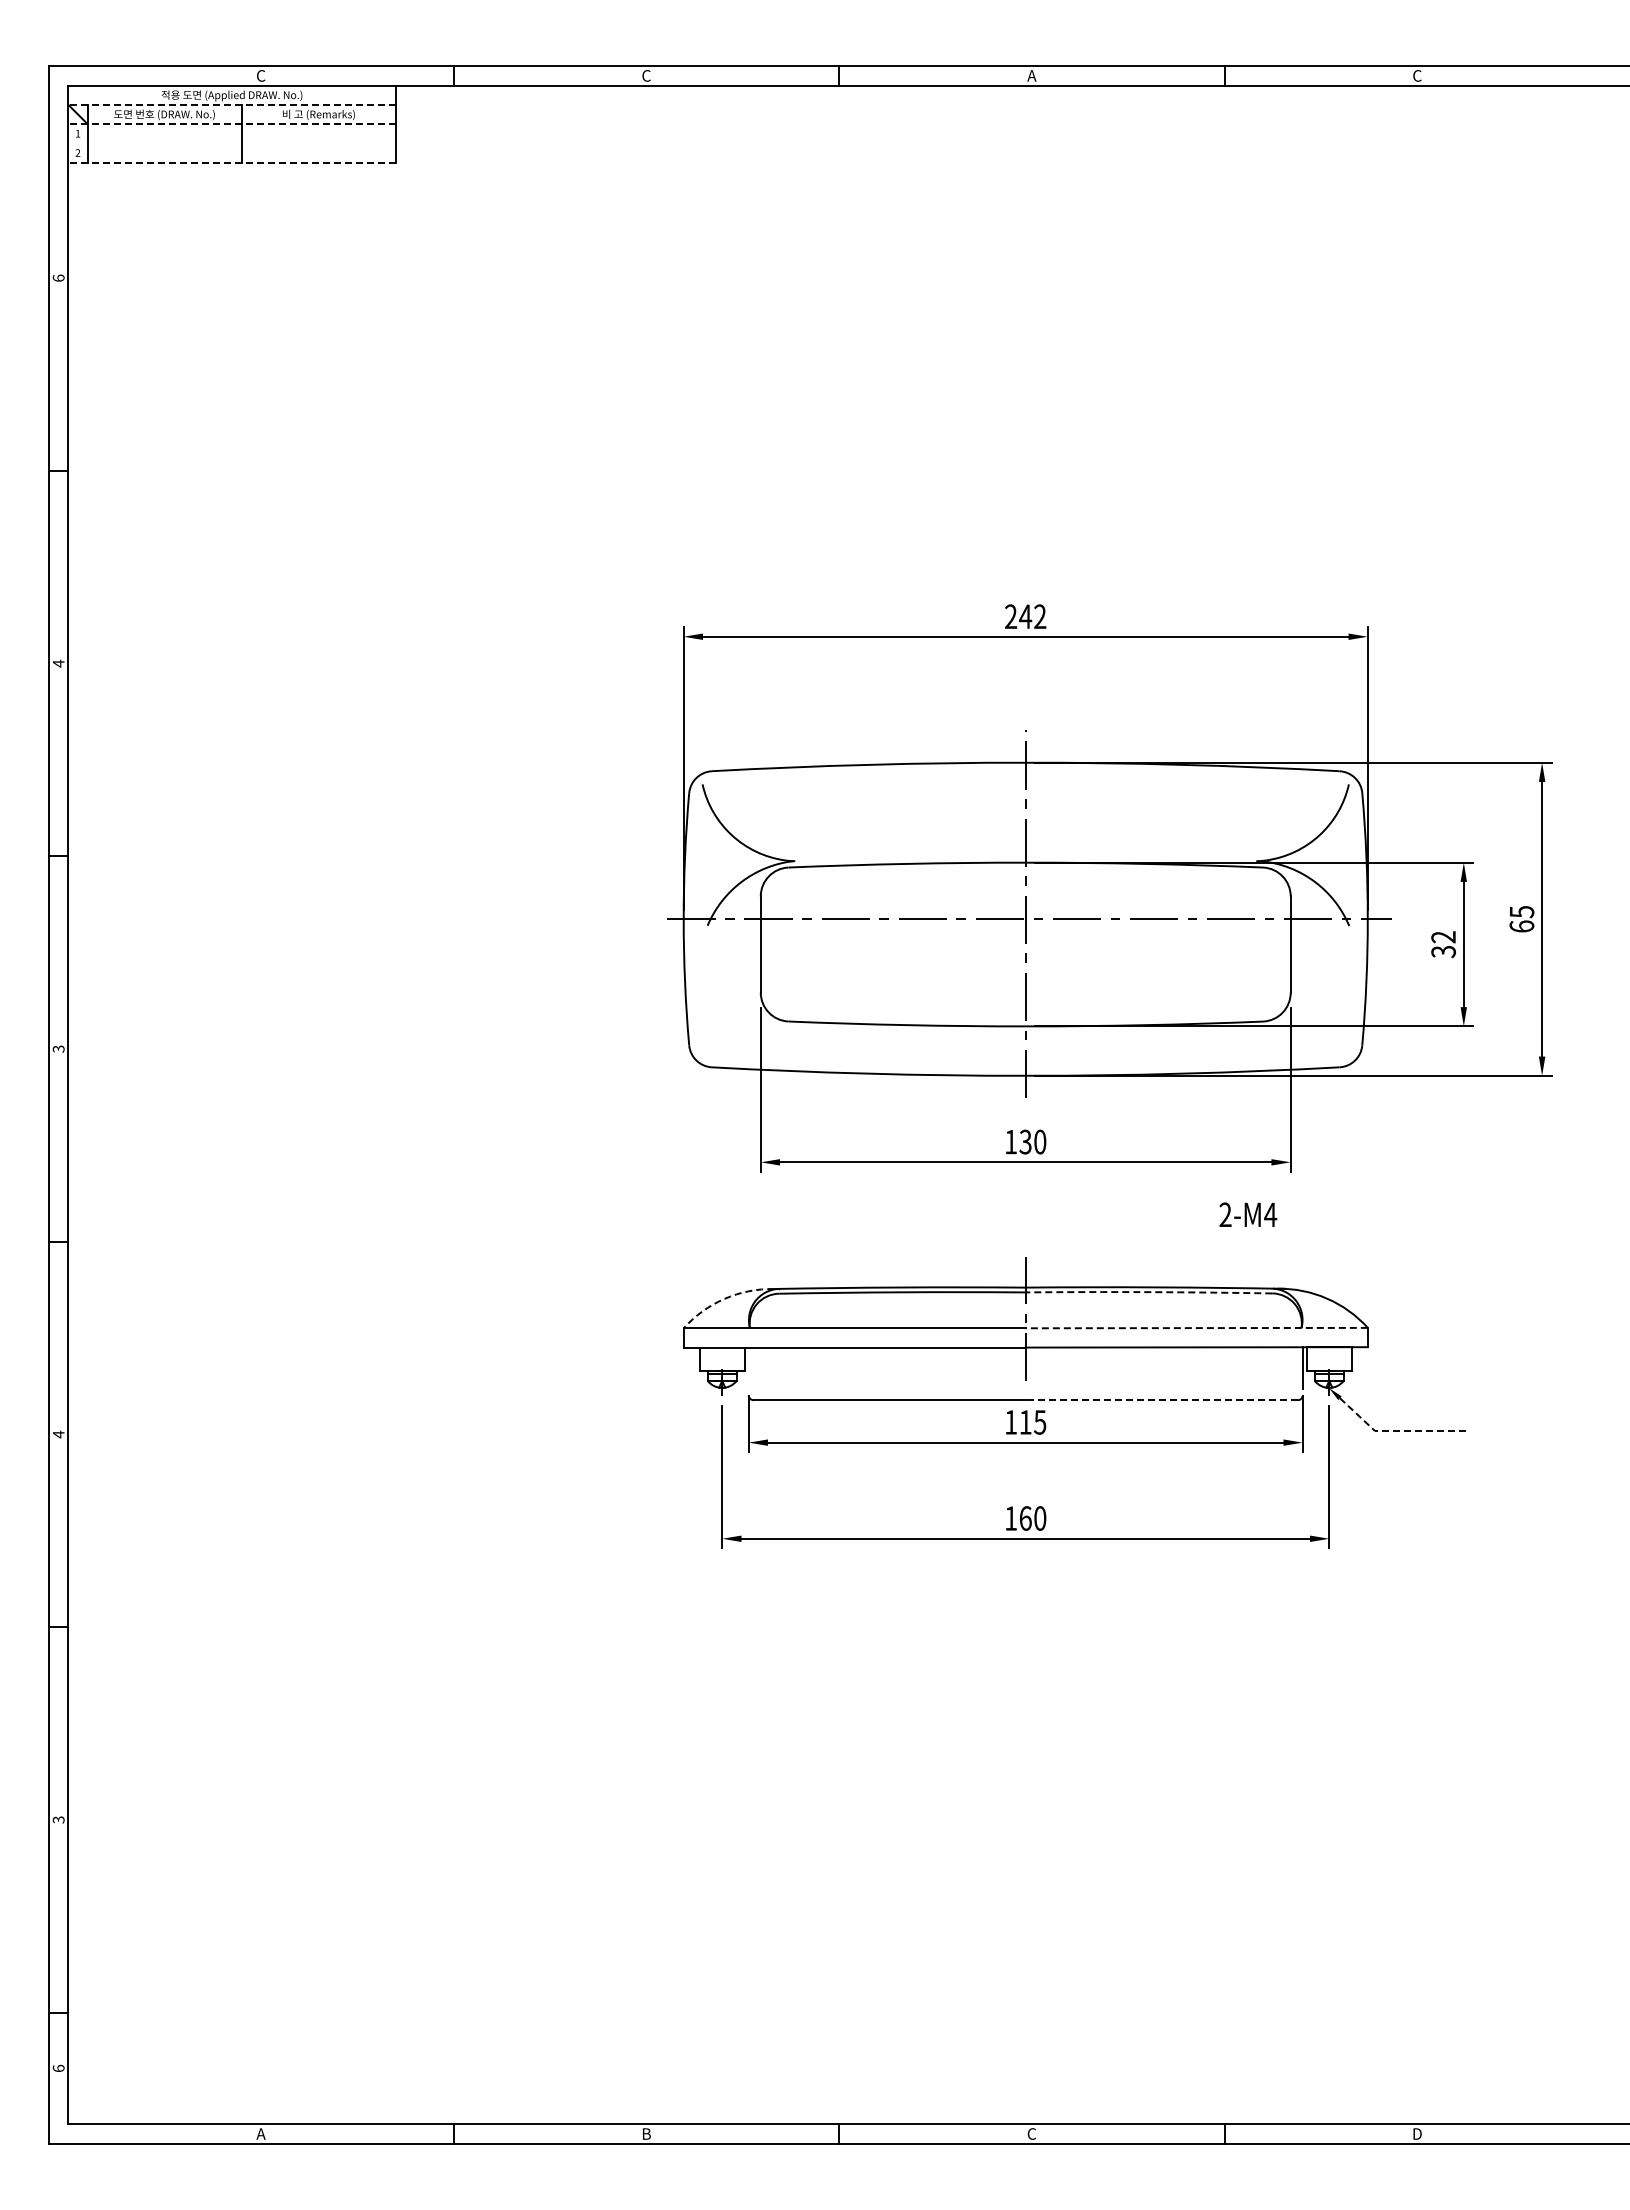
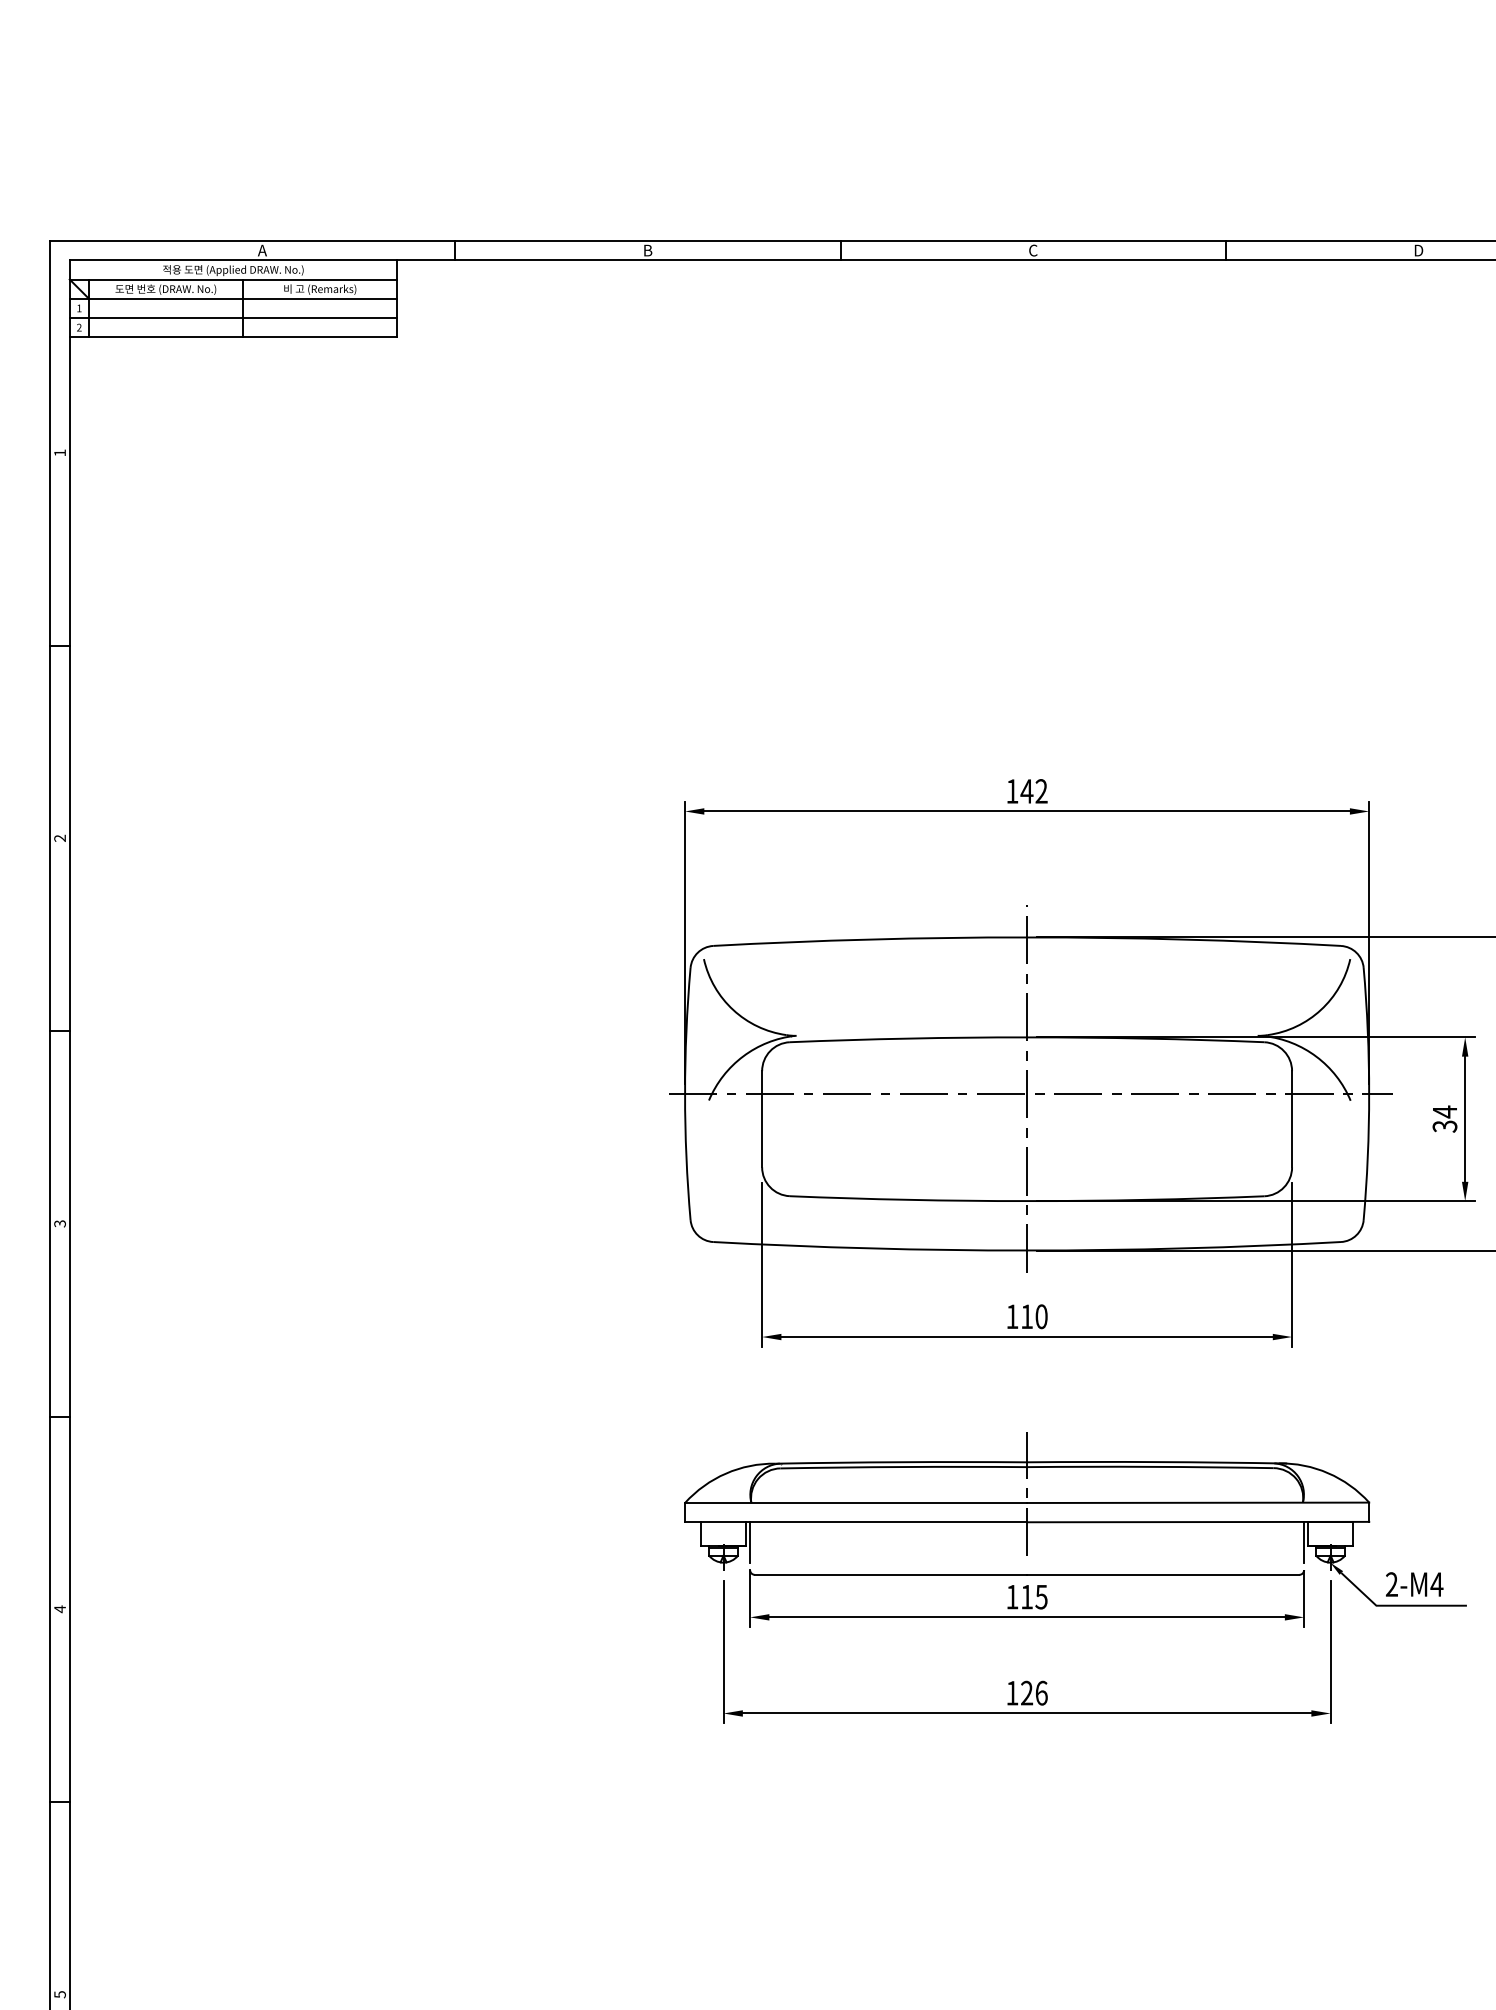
text: (260, 75) -> (261, 250), C -> A
text: (646, 75) -> (647, 250), C -> B
text: (1031, 75) -> (1032, 250), A -> C
text: (1417, 75) -> (1418, 250), C -> D
line: (232, 104) -> (233, 279), dashed -> solid
line: (232, 124) -> (233, 299), dashed -> solid
line: (231, 143) -> (232, 318), added
line: (232, 162) -> (233, 337), dashed -> solid
text: (58, 277) -> (59, 452), 6 -> 1
text: (1011, 616) -> (1012, 791), 242 -> 142
text: (58, 663) -> (59, 838), 4 -> 2
text: (1443, 936) -> (1444, 1111), 32 -> 34
text: (1025, 1141) -> (1026, 1316), 130 -> 110
text: (1248, 1214) -> (1414, 1584), moved
arc: (1149, 1292) -> (1150, 1467), dashed -> solid
arc: (724, 1298) -> (725, 1473), dashed -> solid
line: (1196, 1328) -> (1197, 1503), dashed -> solid
line: (748, 1367) -> (749, 1542), added
line: (1161, 1400) -> (1162, 1575), dashed -> solid
line: (1395, 1431) -> (1396, 1606), dashed -> solid
text: (1032, 1518) -> (1033, 1693), 160 -> 126
text: (57, 1819) -> (58, 1994), 3 -> 5

